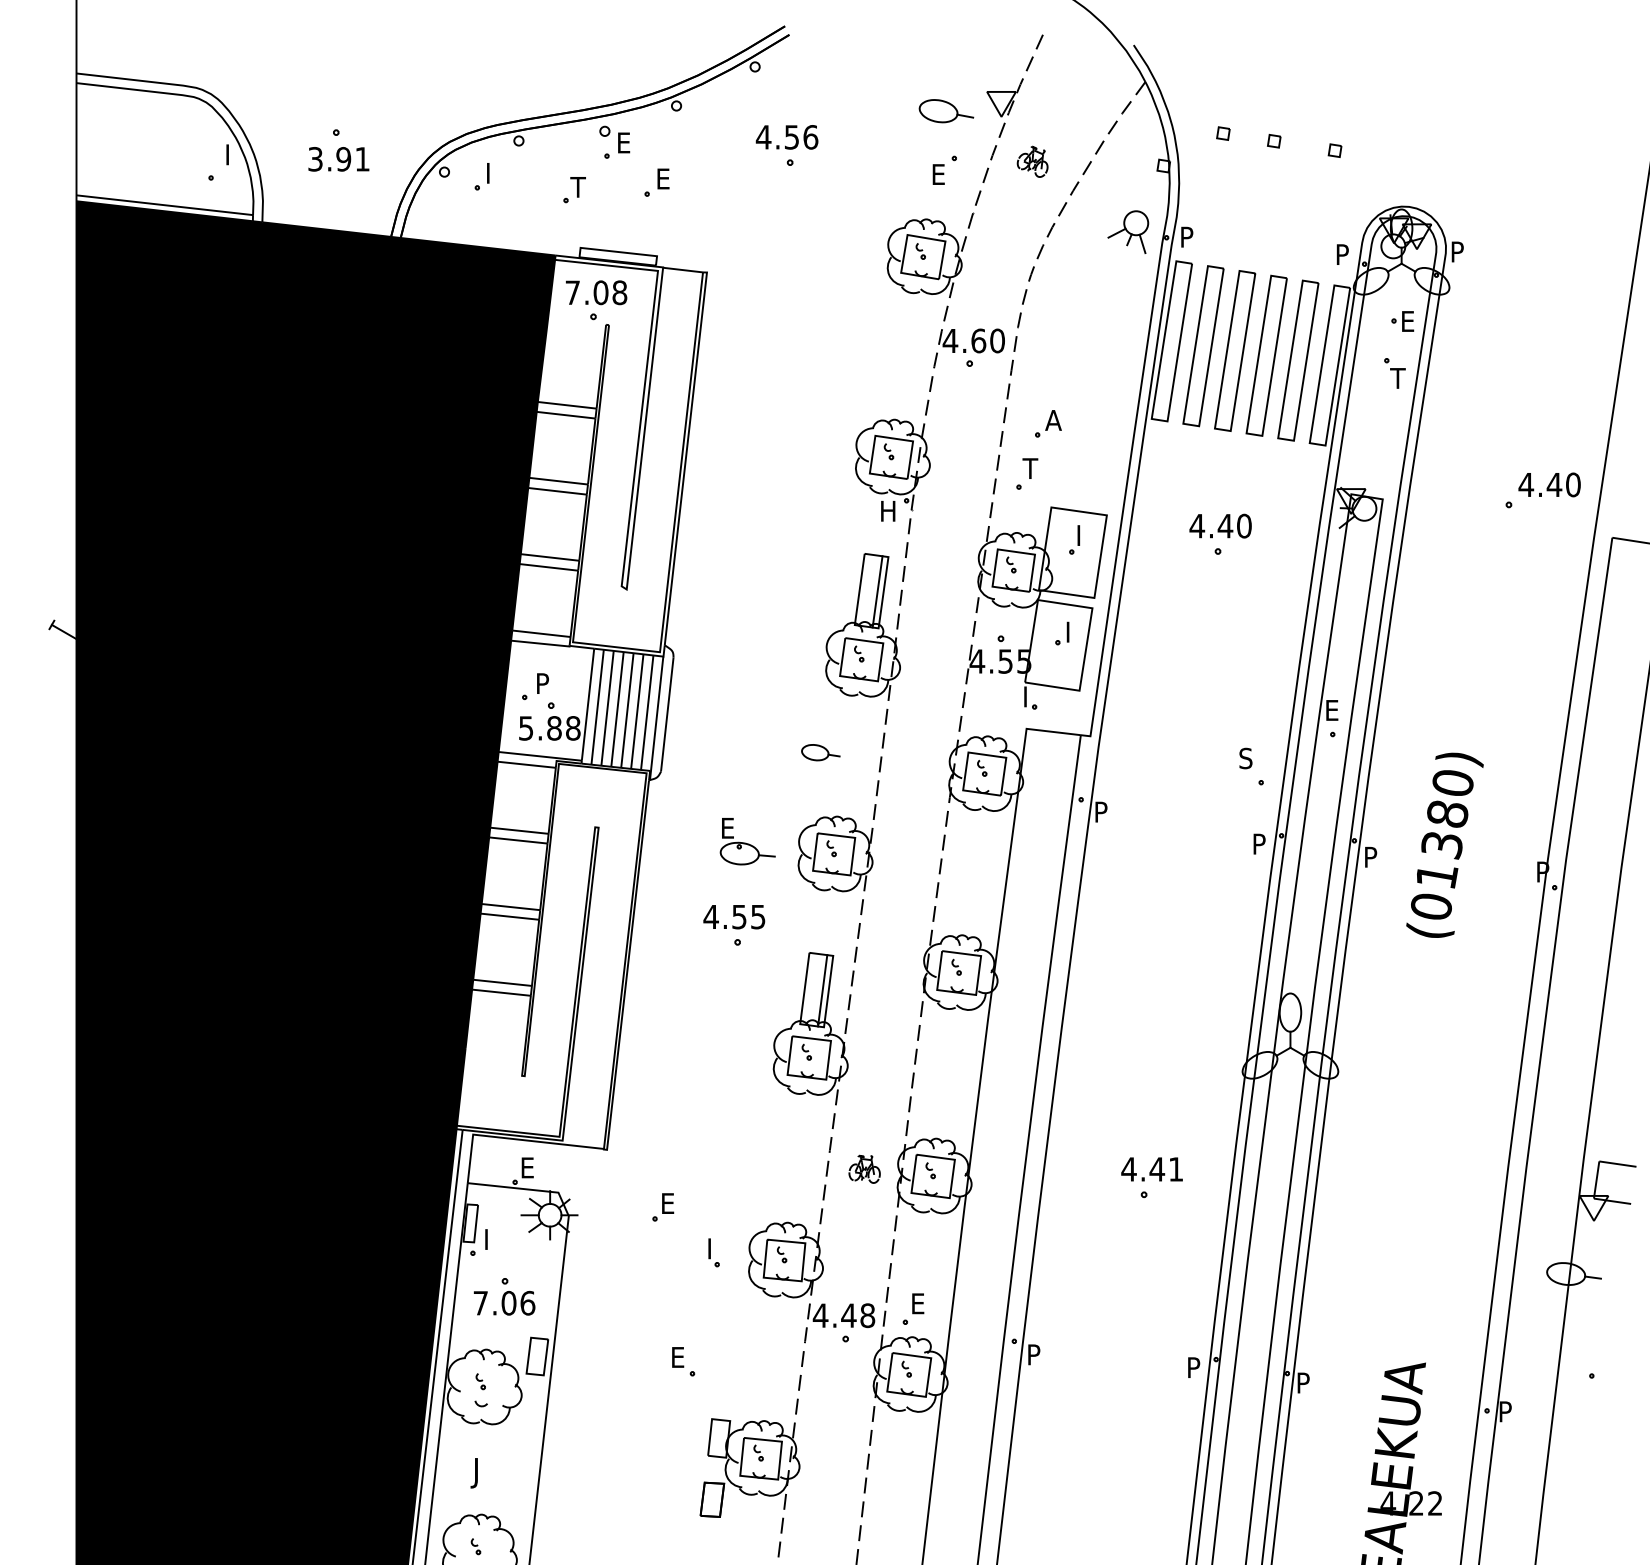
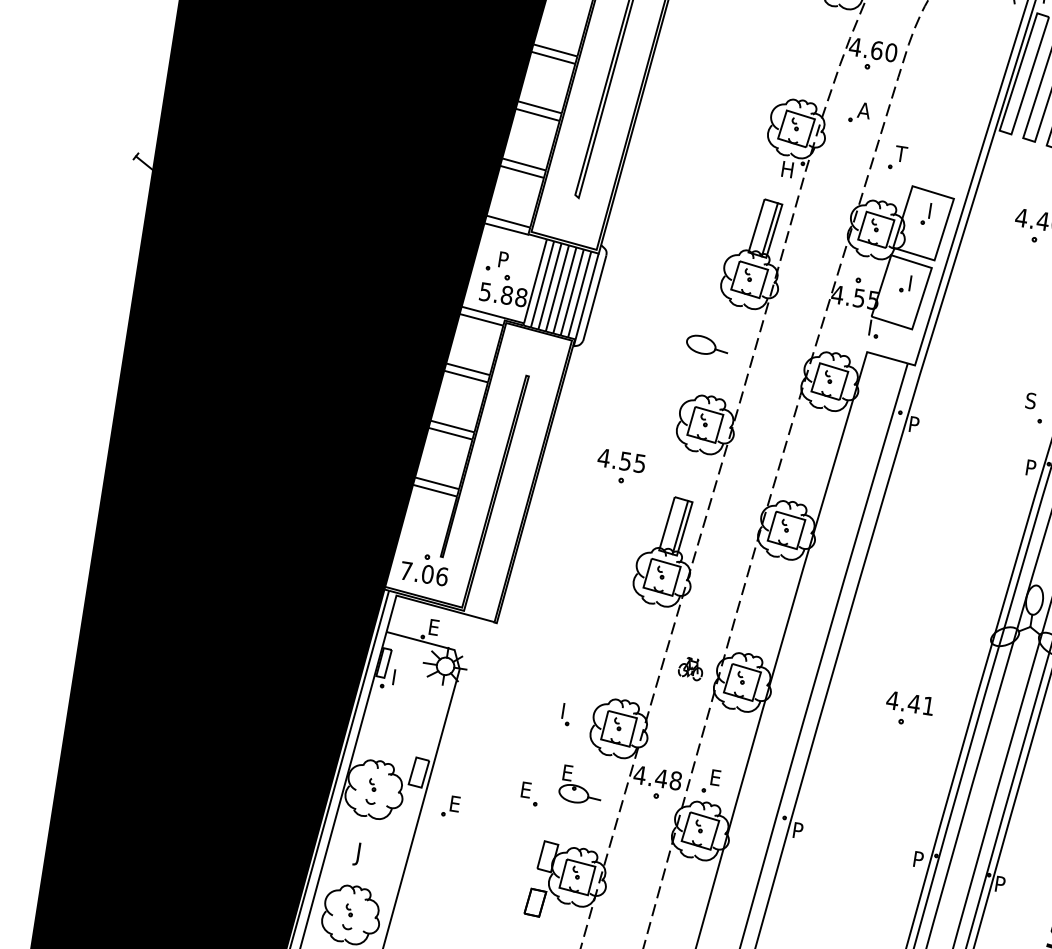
part: (1048, 423) -> (860, 112), moved
part: (820, 752) -> (707, 345), size x1.43
part: (747, 841) -> (581, 785), moved
part: (663, 1207) -> (451, 806), moved
part: (504, 1296) -> (425, 568), moved

